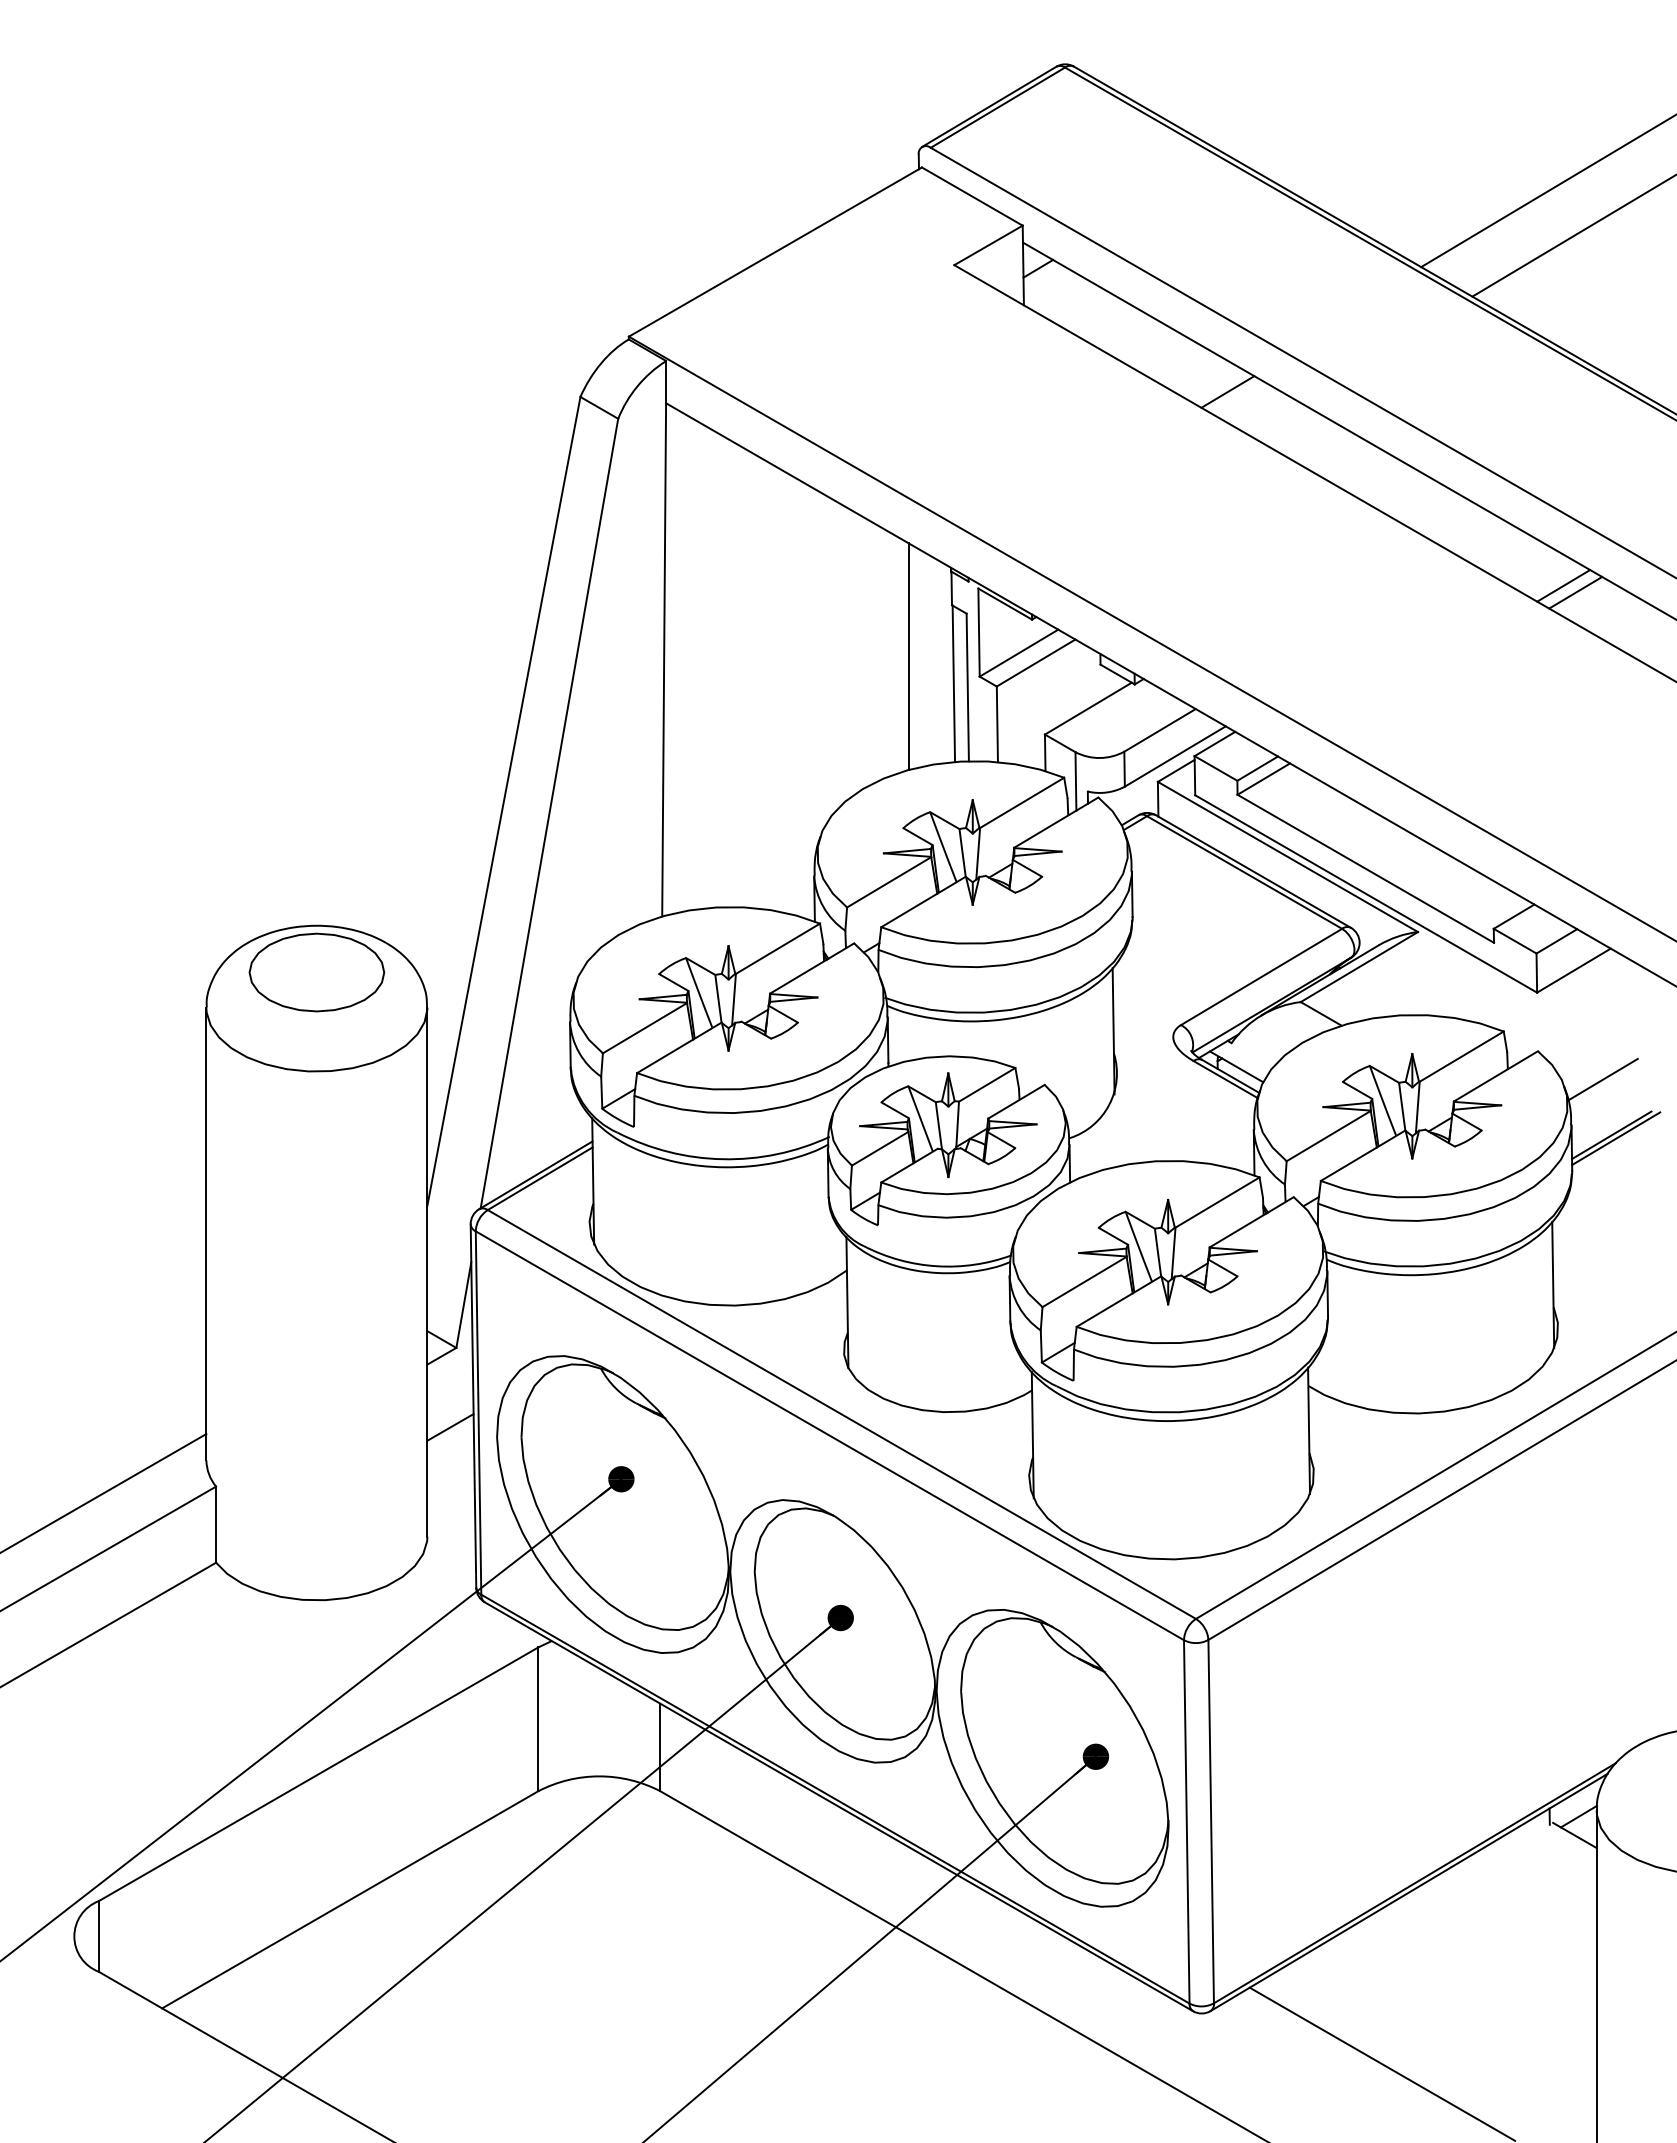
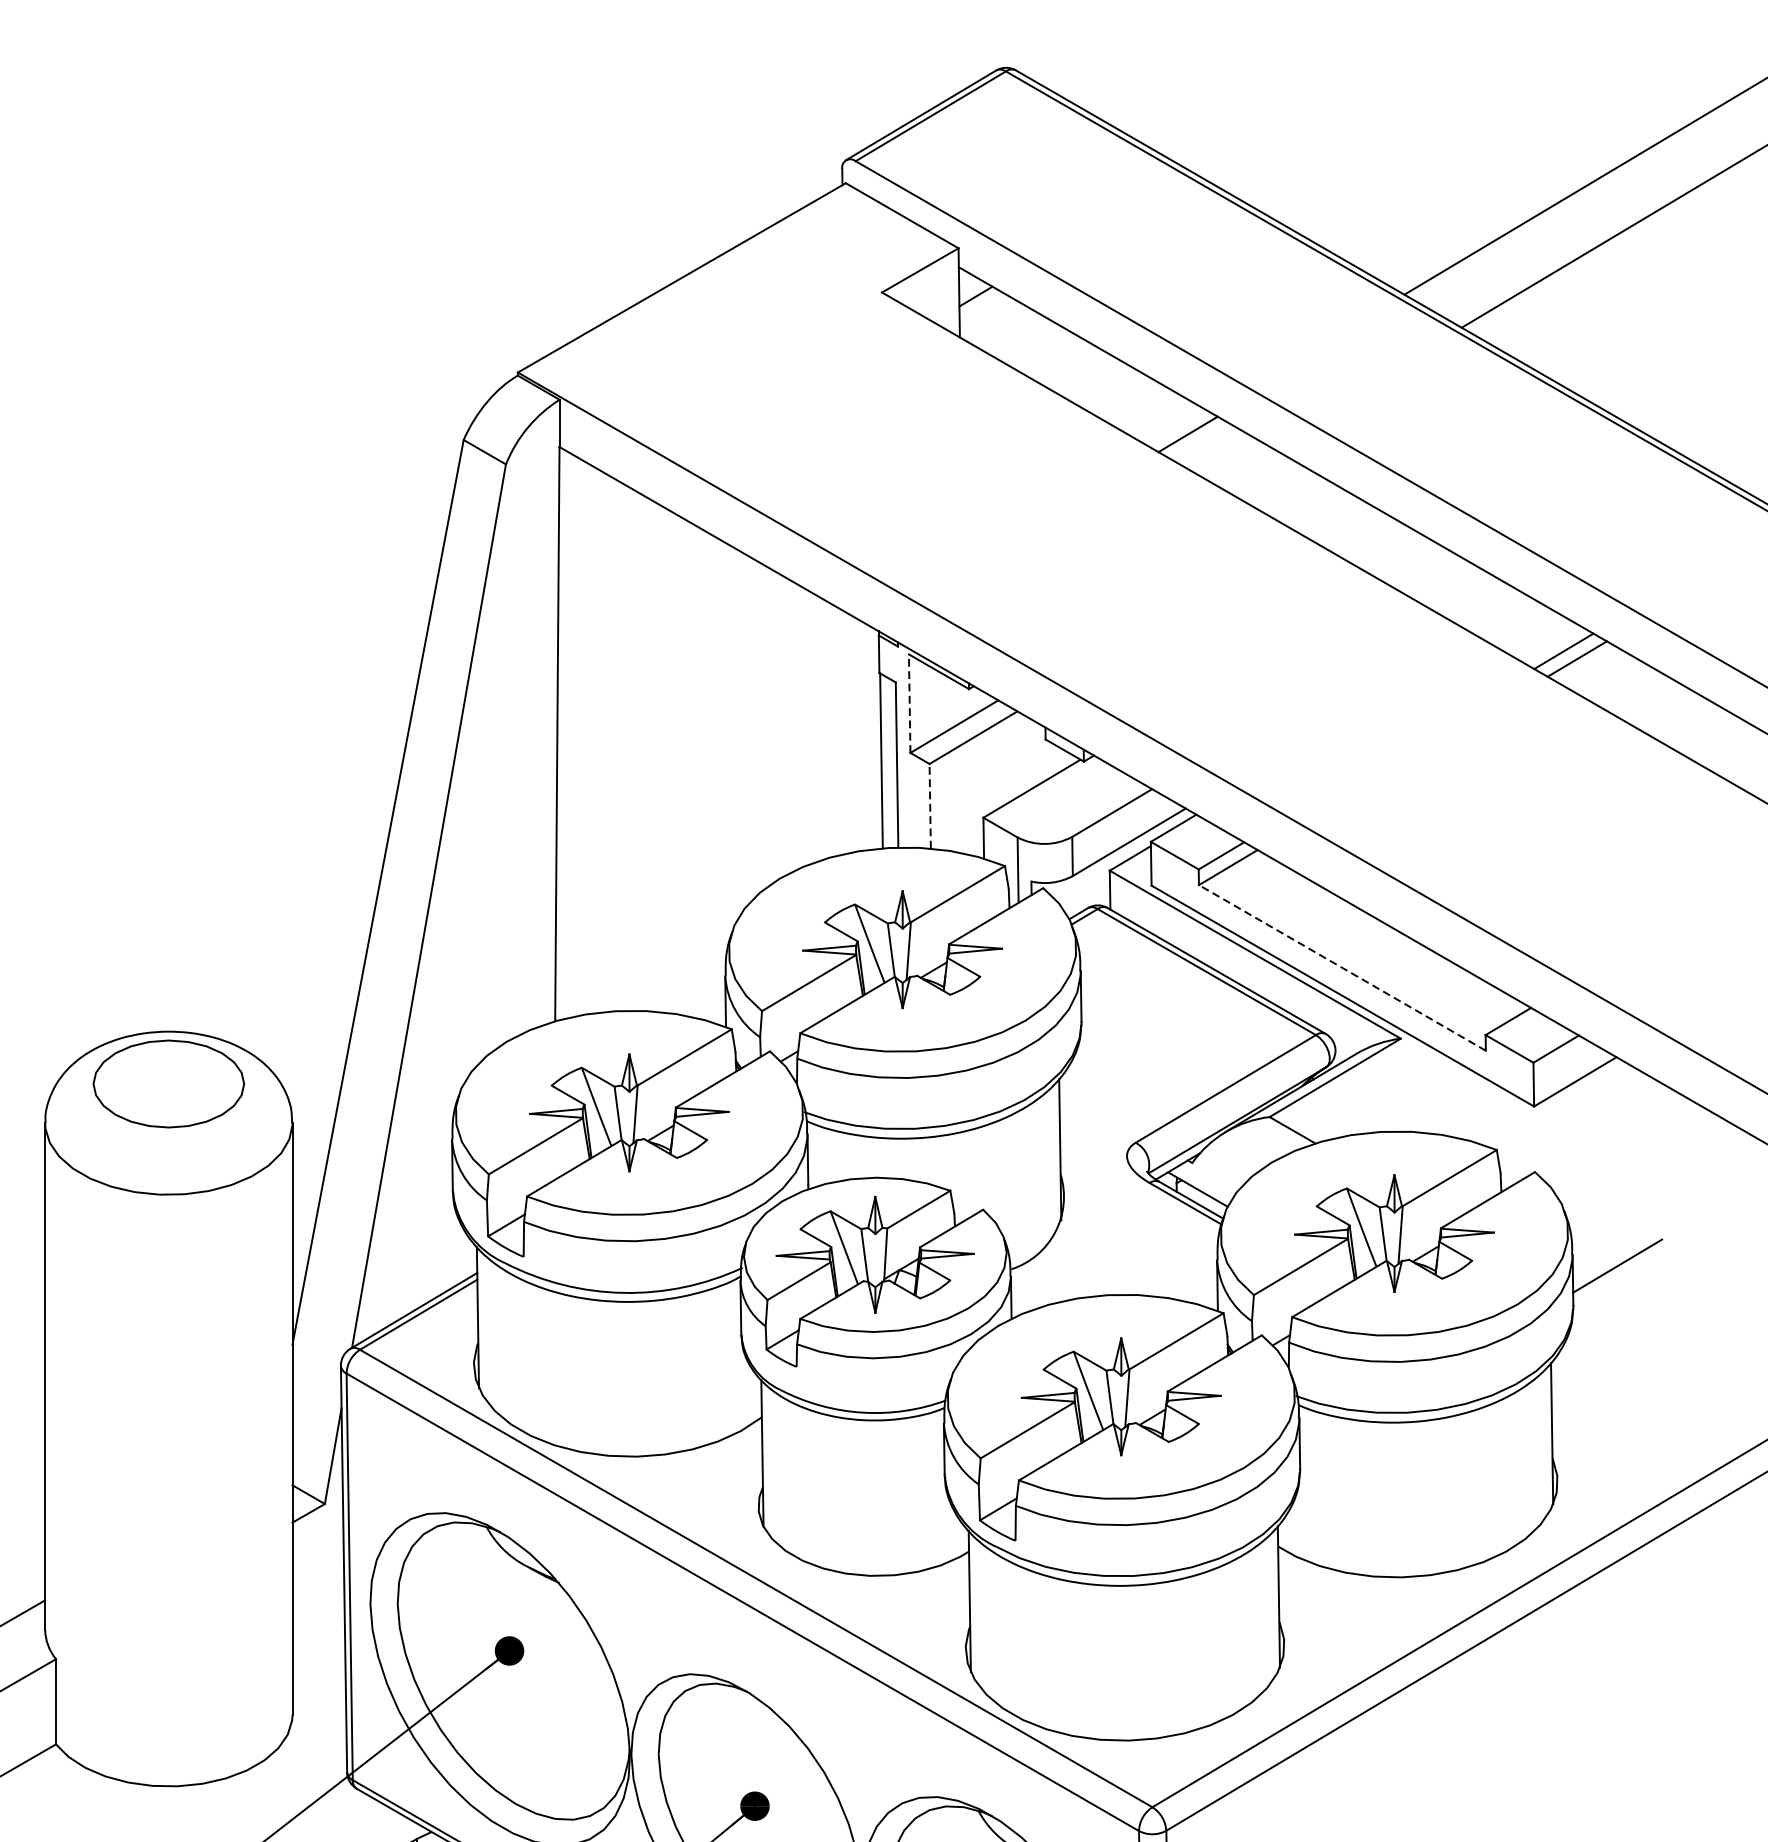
line: (979, 632) -> (910, 703), solid -> dashed
line: (908, 656) -> (830, 730), removed
line: (997, 724) -> (930, 806), solid -> dashed
line: (1365, 868) -> (1342, 967), solid -> dashed
line: (1602, 1079) -> (1607, 1203), removed
line: (1616, 1138) -> (1622, 1269), removed
line: (450, 1427) -> (318, 1593), removed

